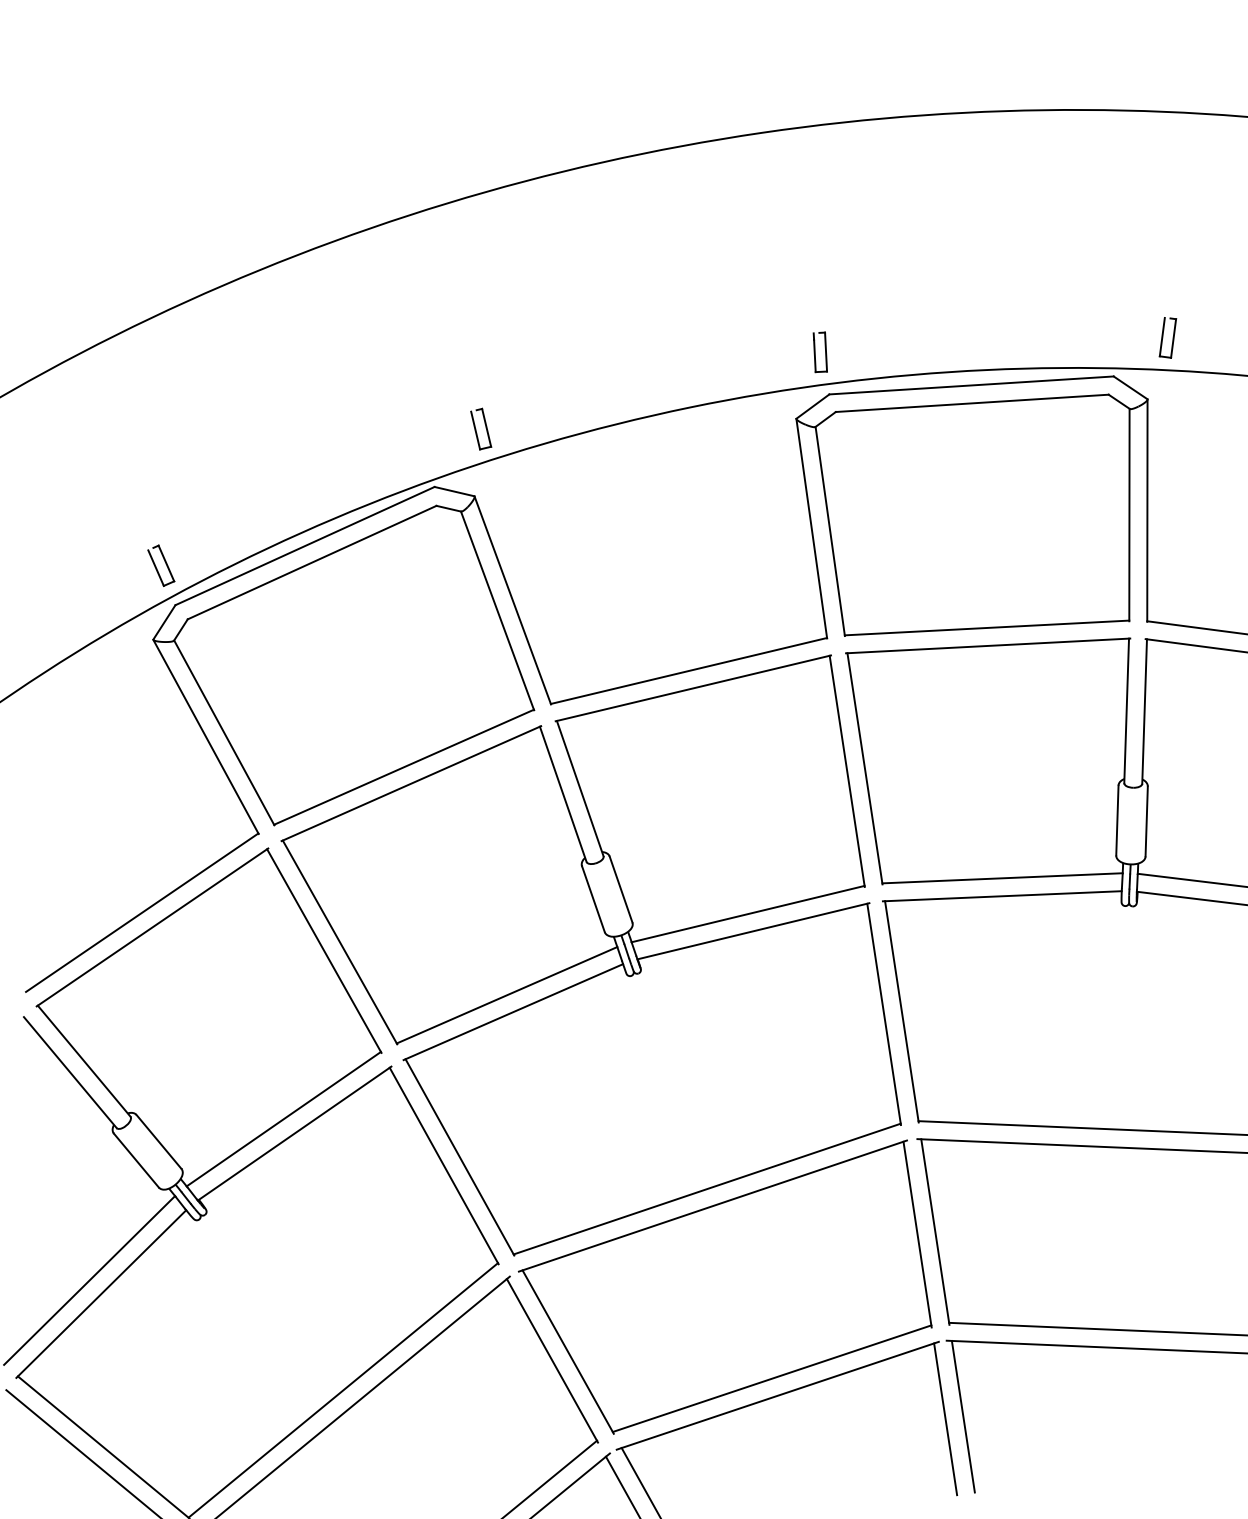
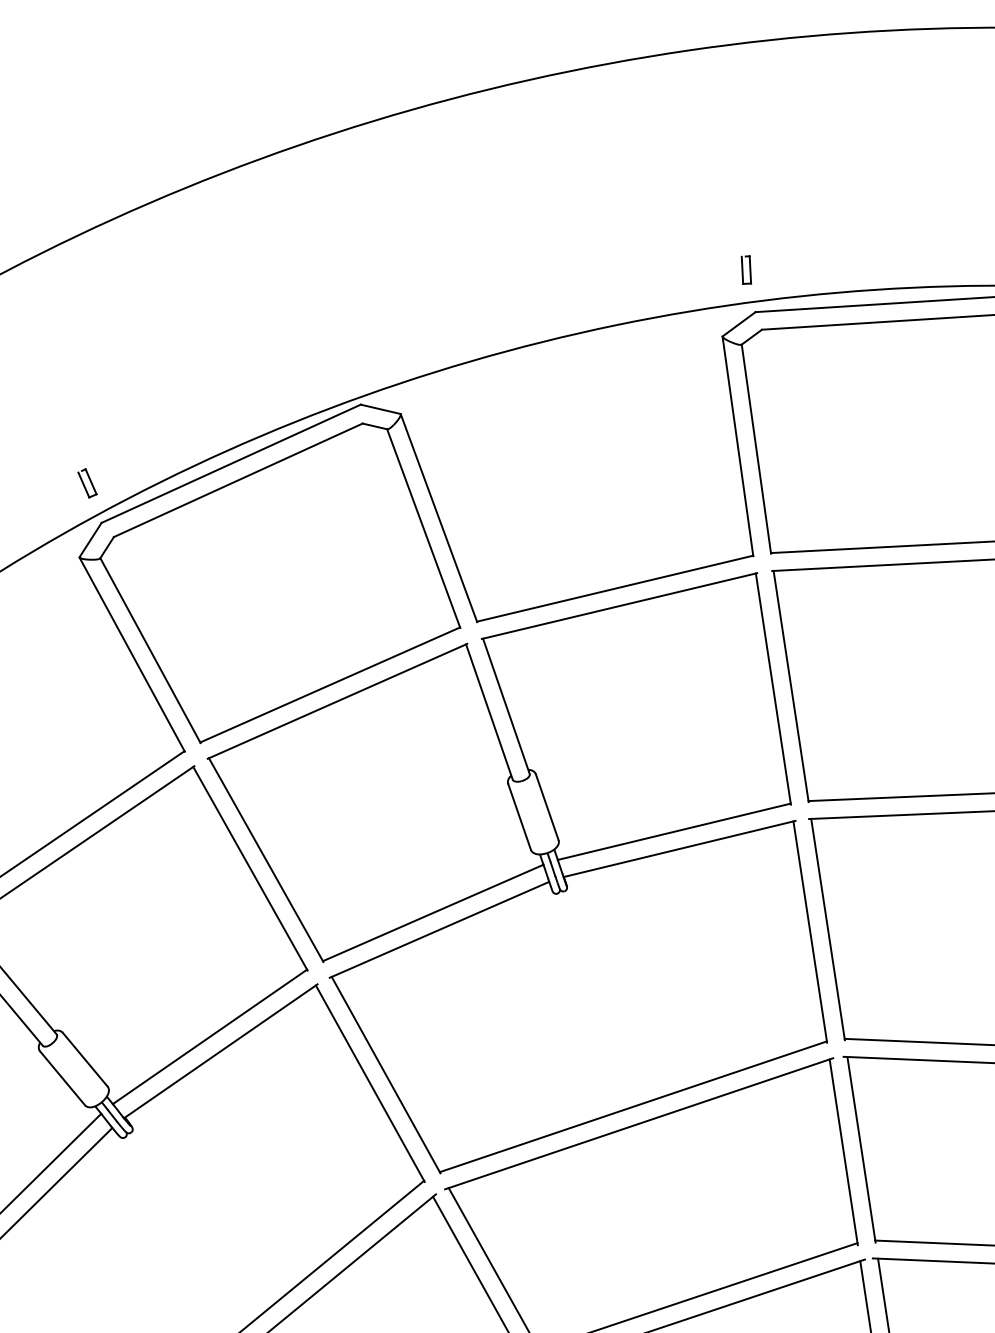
part: (819, 352) -> (745, 270), size x0.7
part: (481, 428) -> (407, 346), removed
part: (161, 565) -> (87, 483), size x0.7

